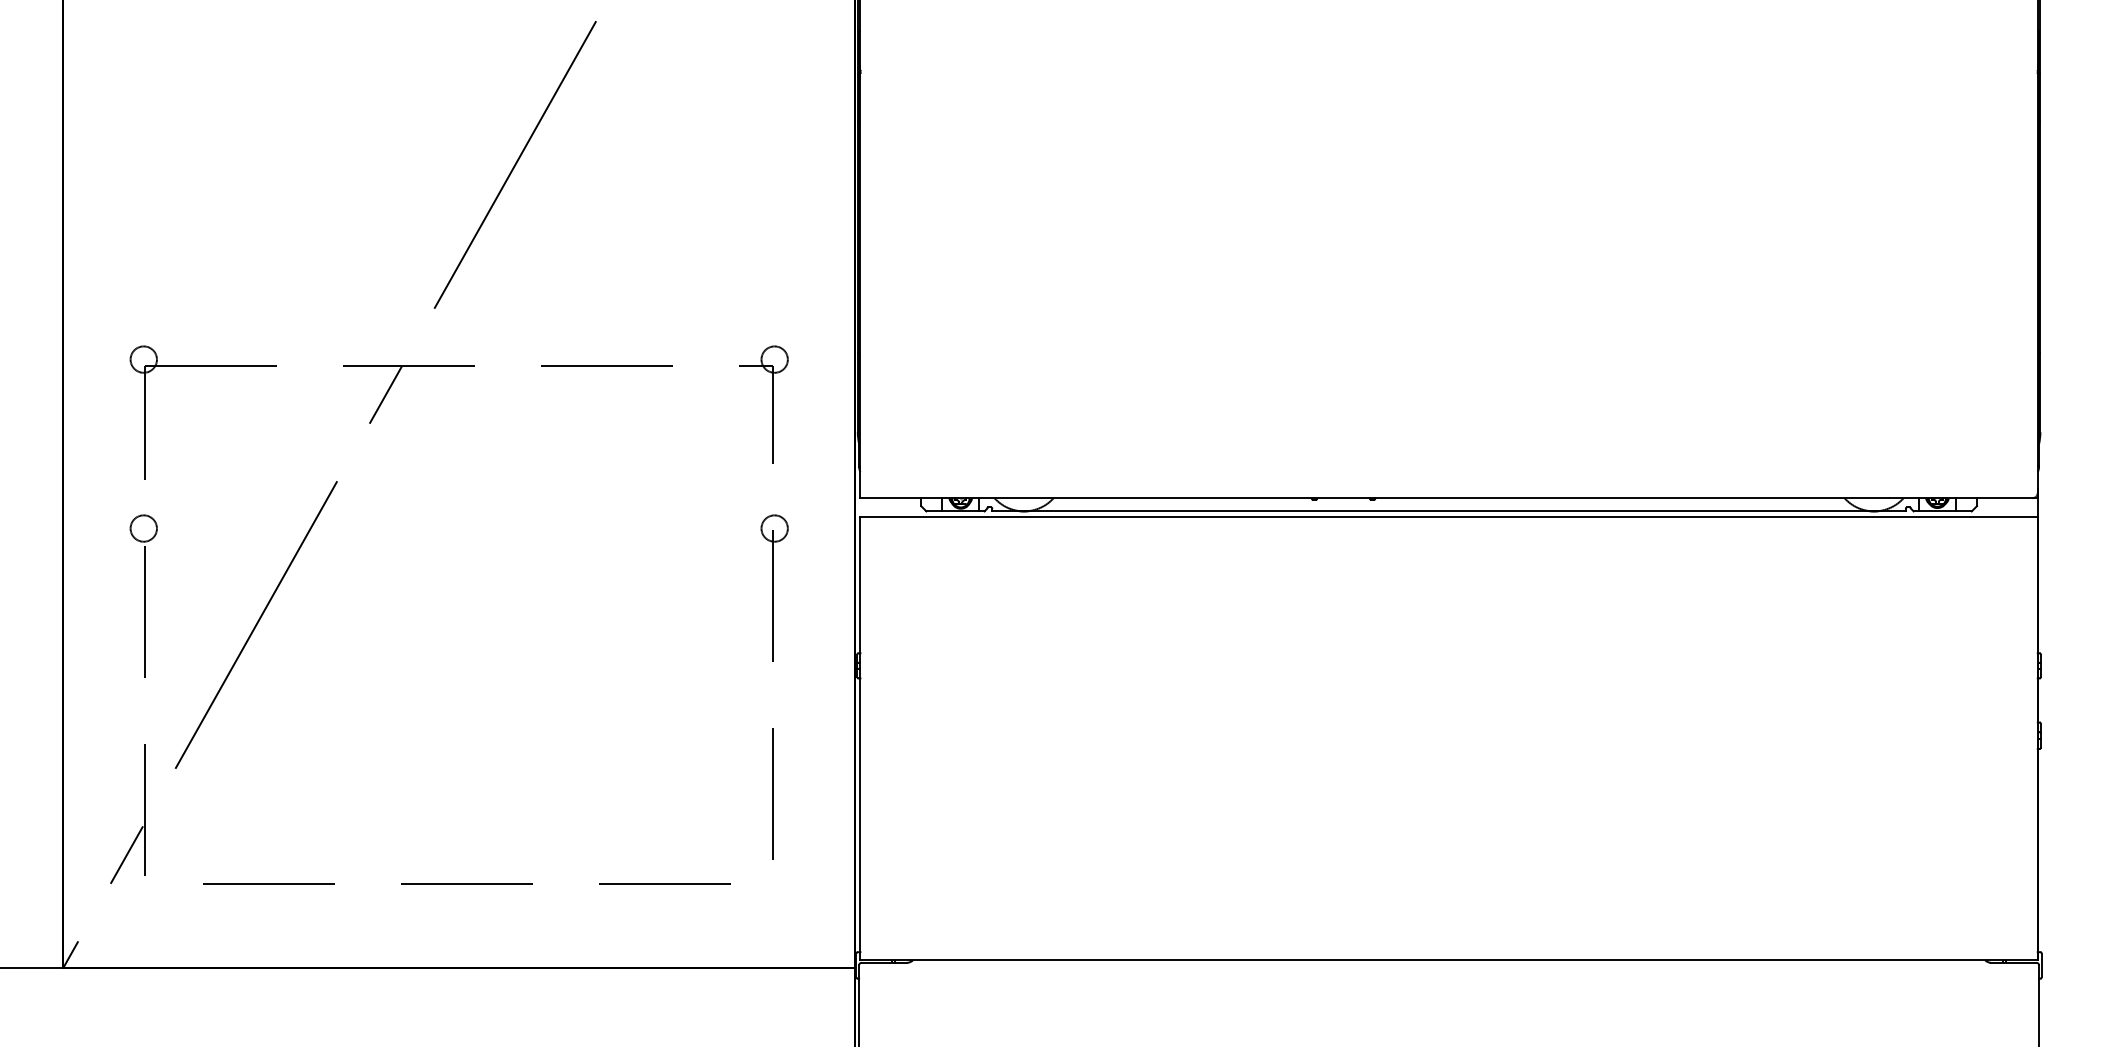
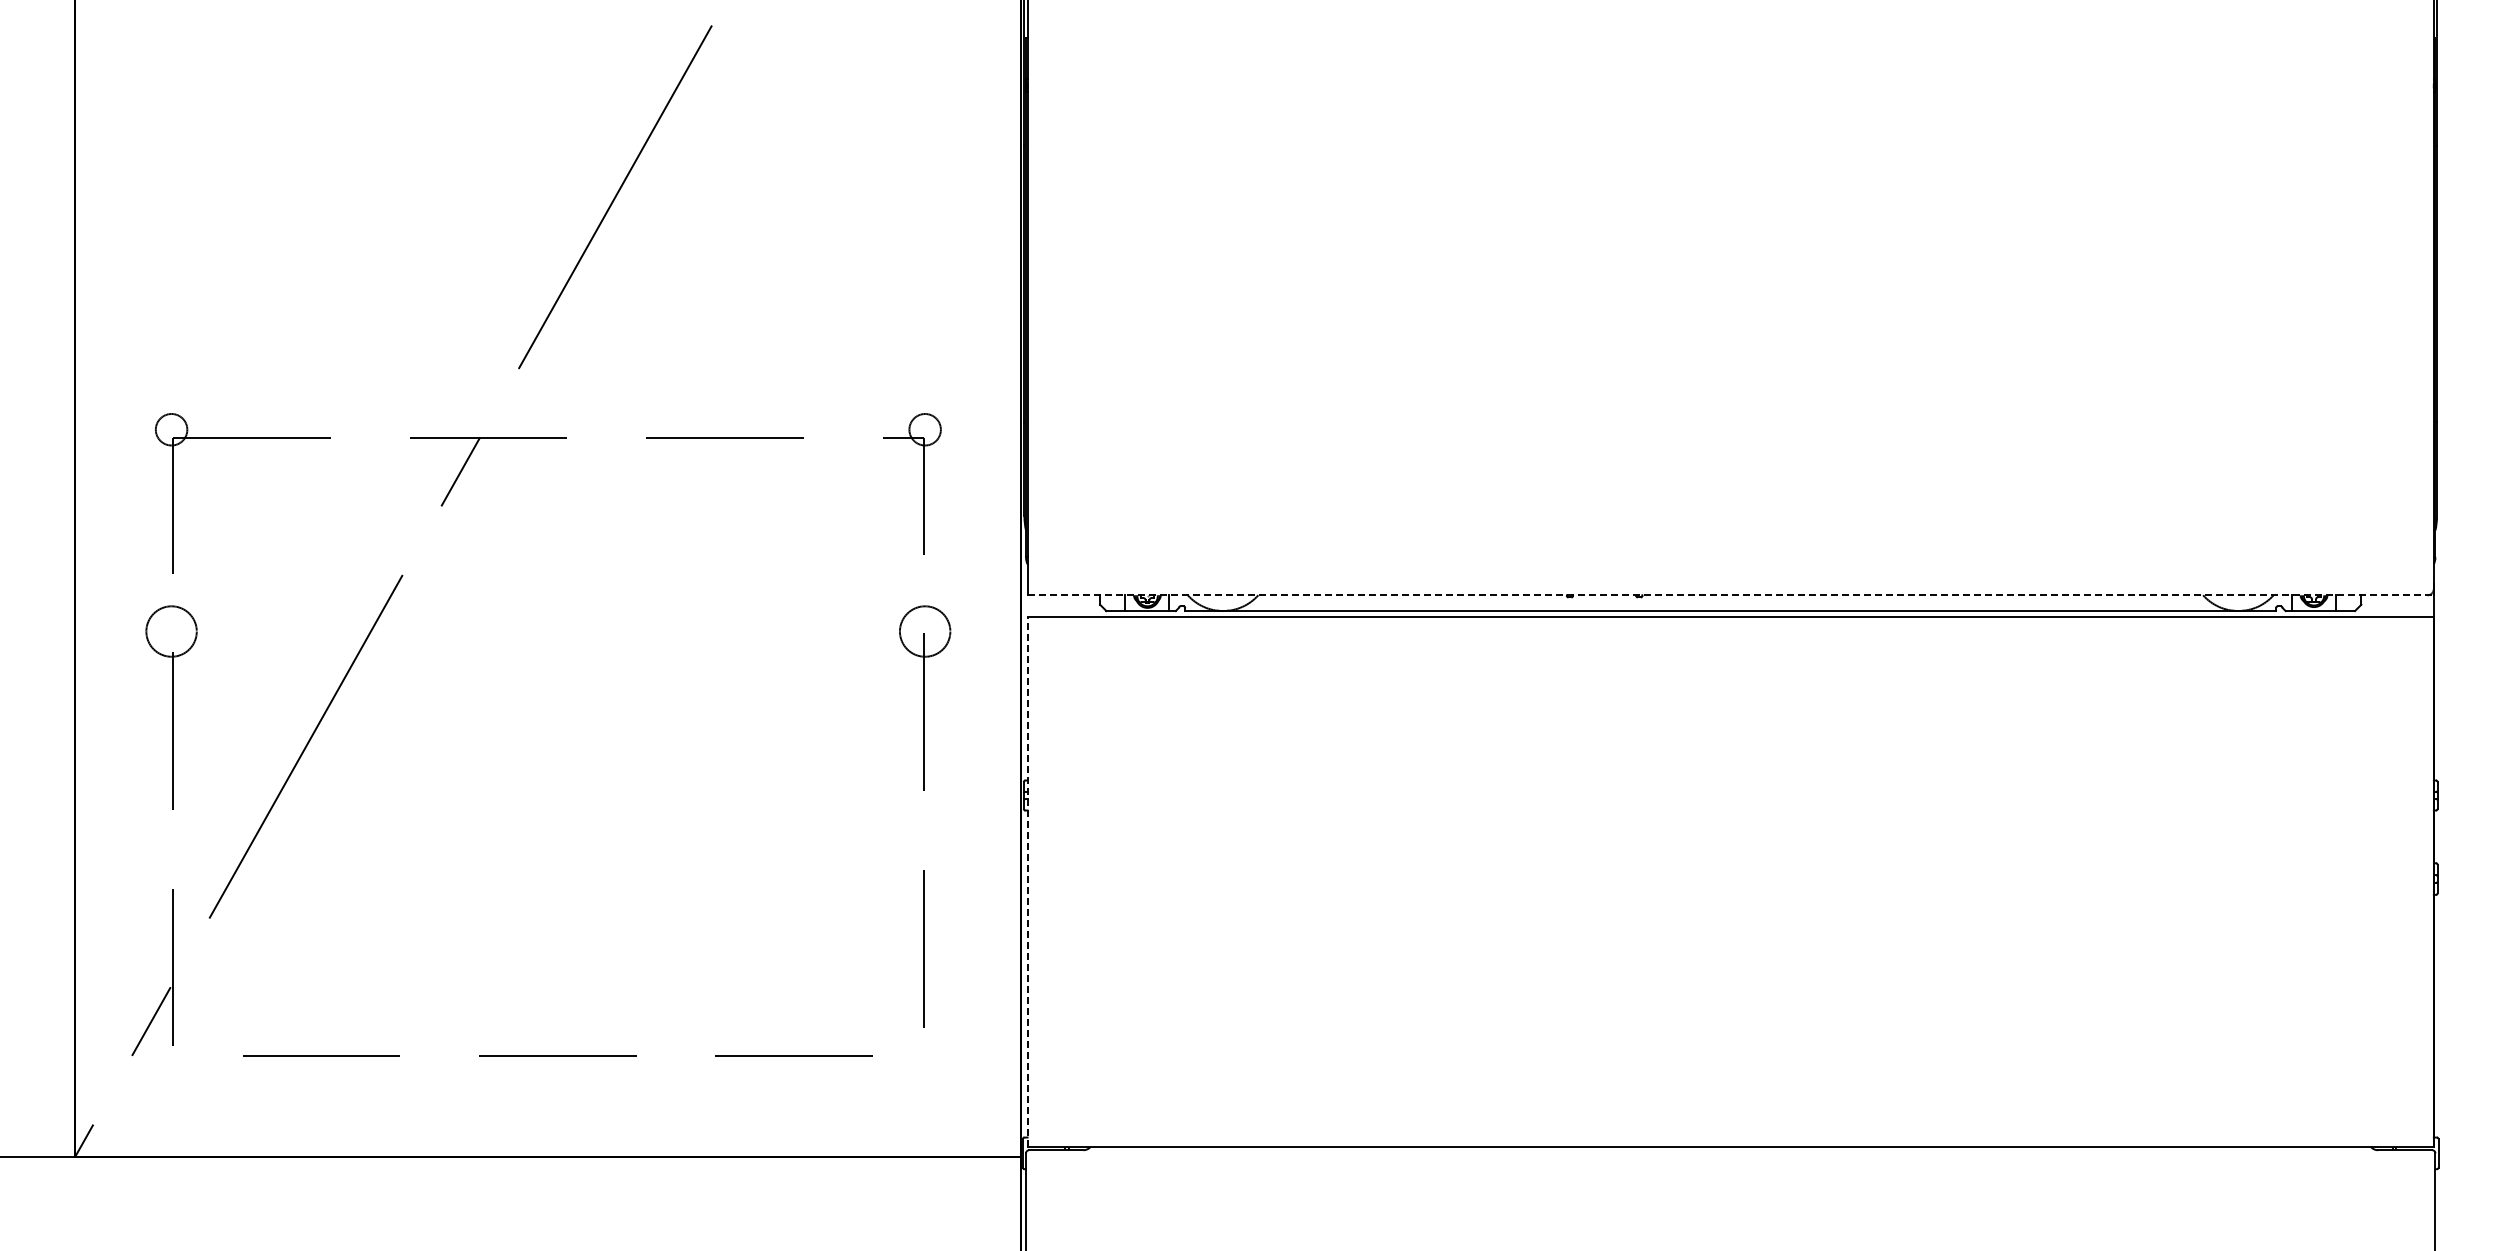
line: (1449, 498) -> (1731, 595), solid -> dashed
circle: (143, 528) -> (171, 631), size x1.6
circle: (774, 528) -> (924, 631), size x1.6
line: (860, 738) -> (1027, 882), solid -> dashed

